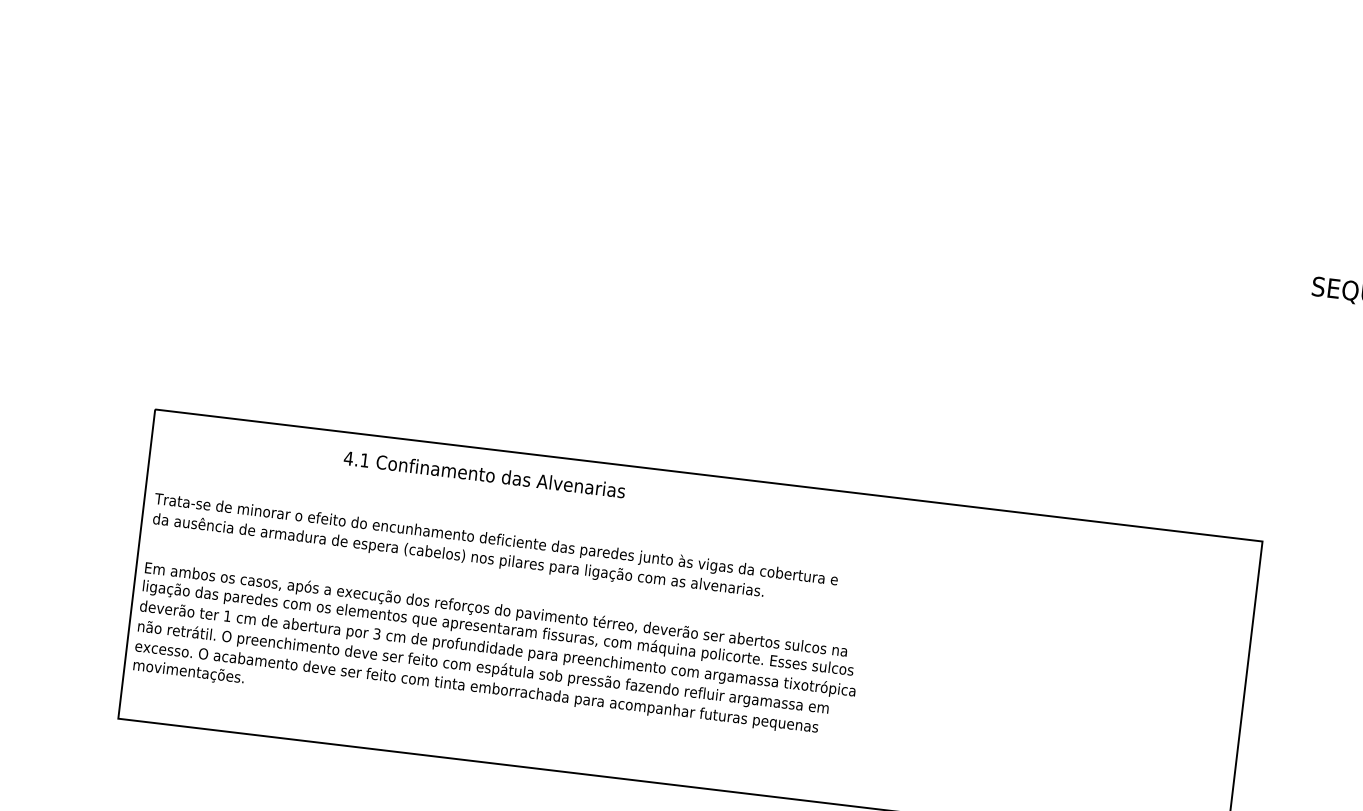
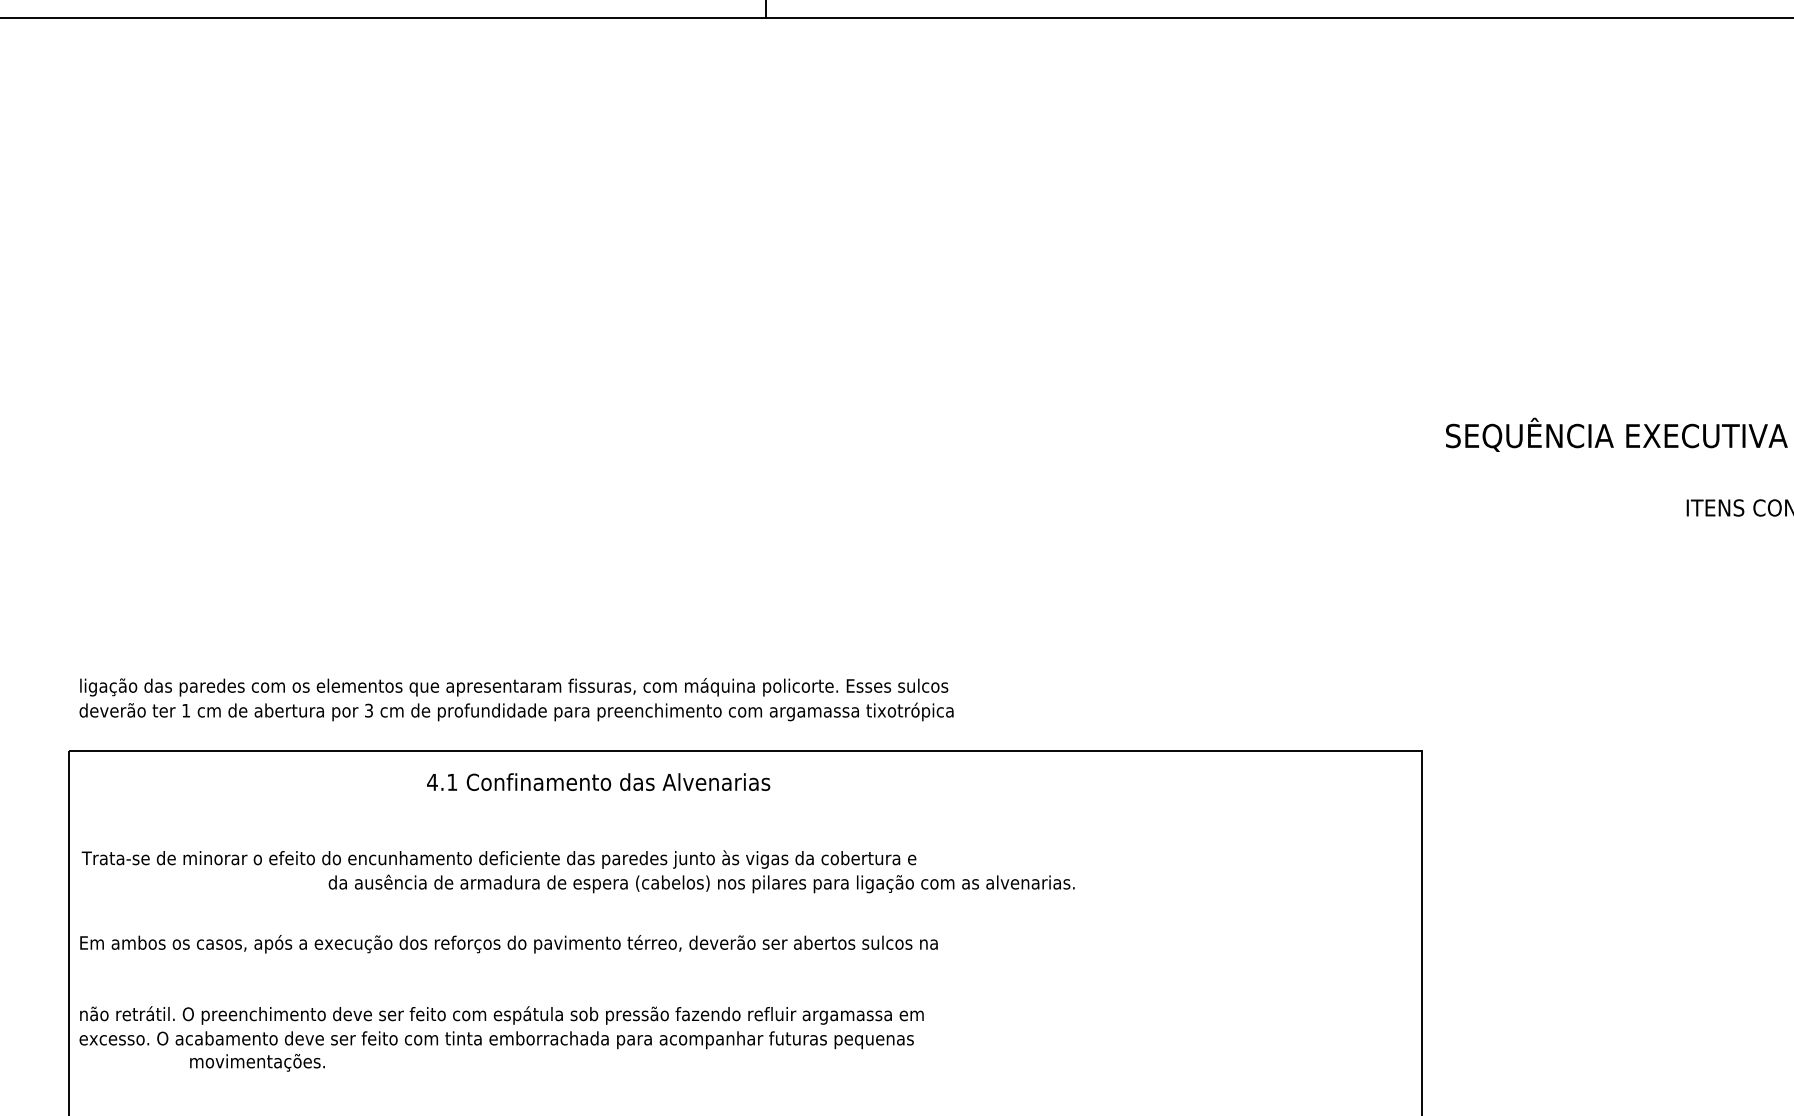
text: (484, 474) -> (598, 781), moved
text: (458, 555) -> (701, 883), moved
text: (498, 639) -> (516, 699), moved
text: (188, 672) -> (257, 1062), moved

